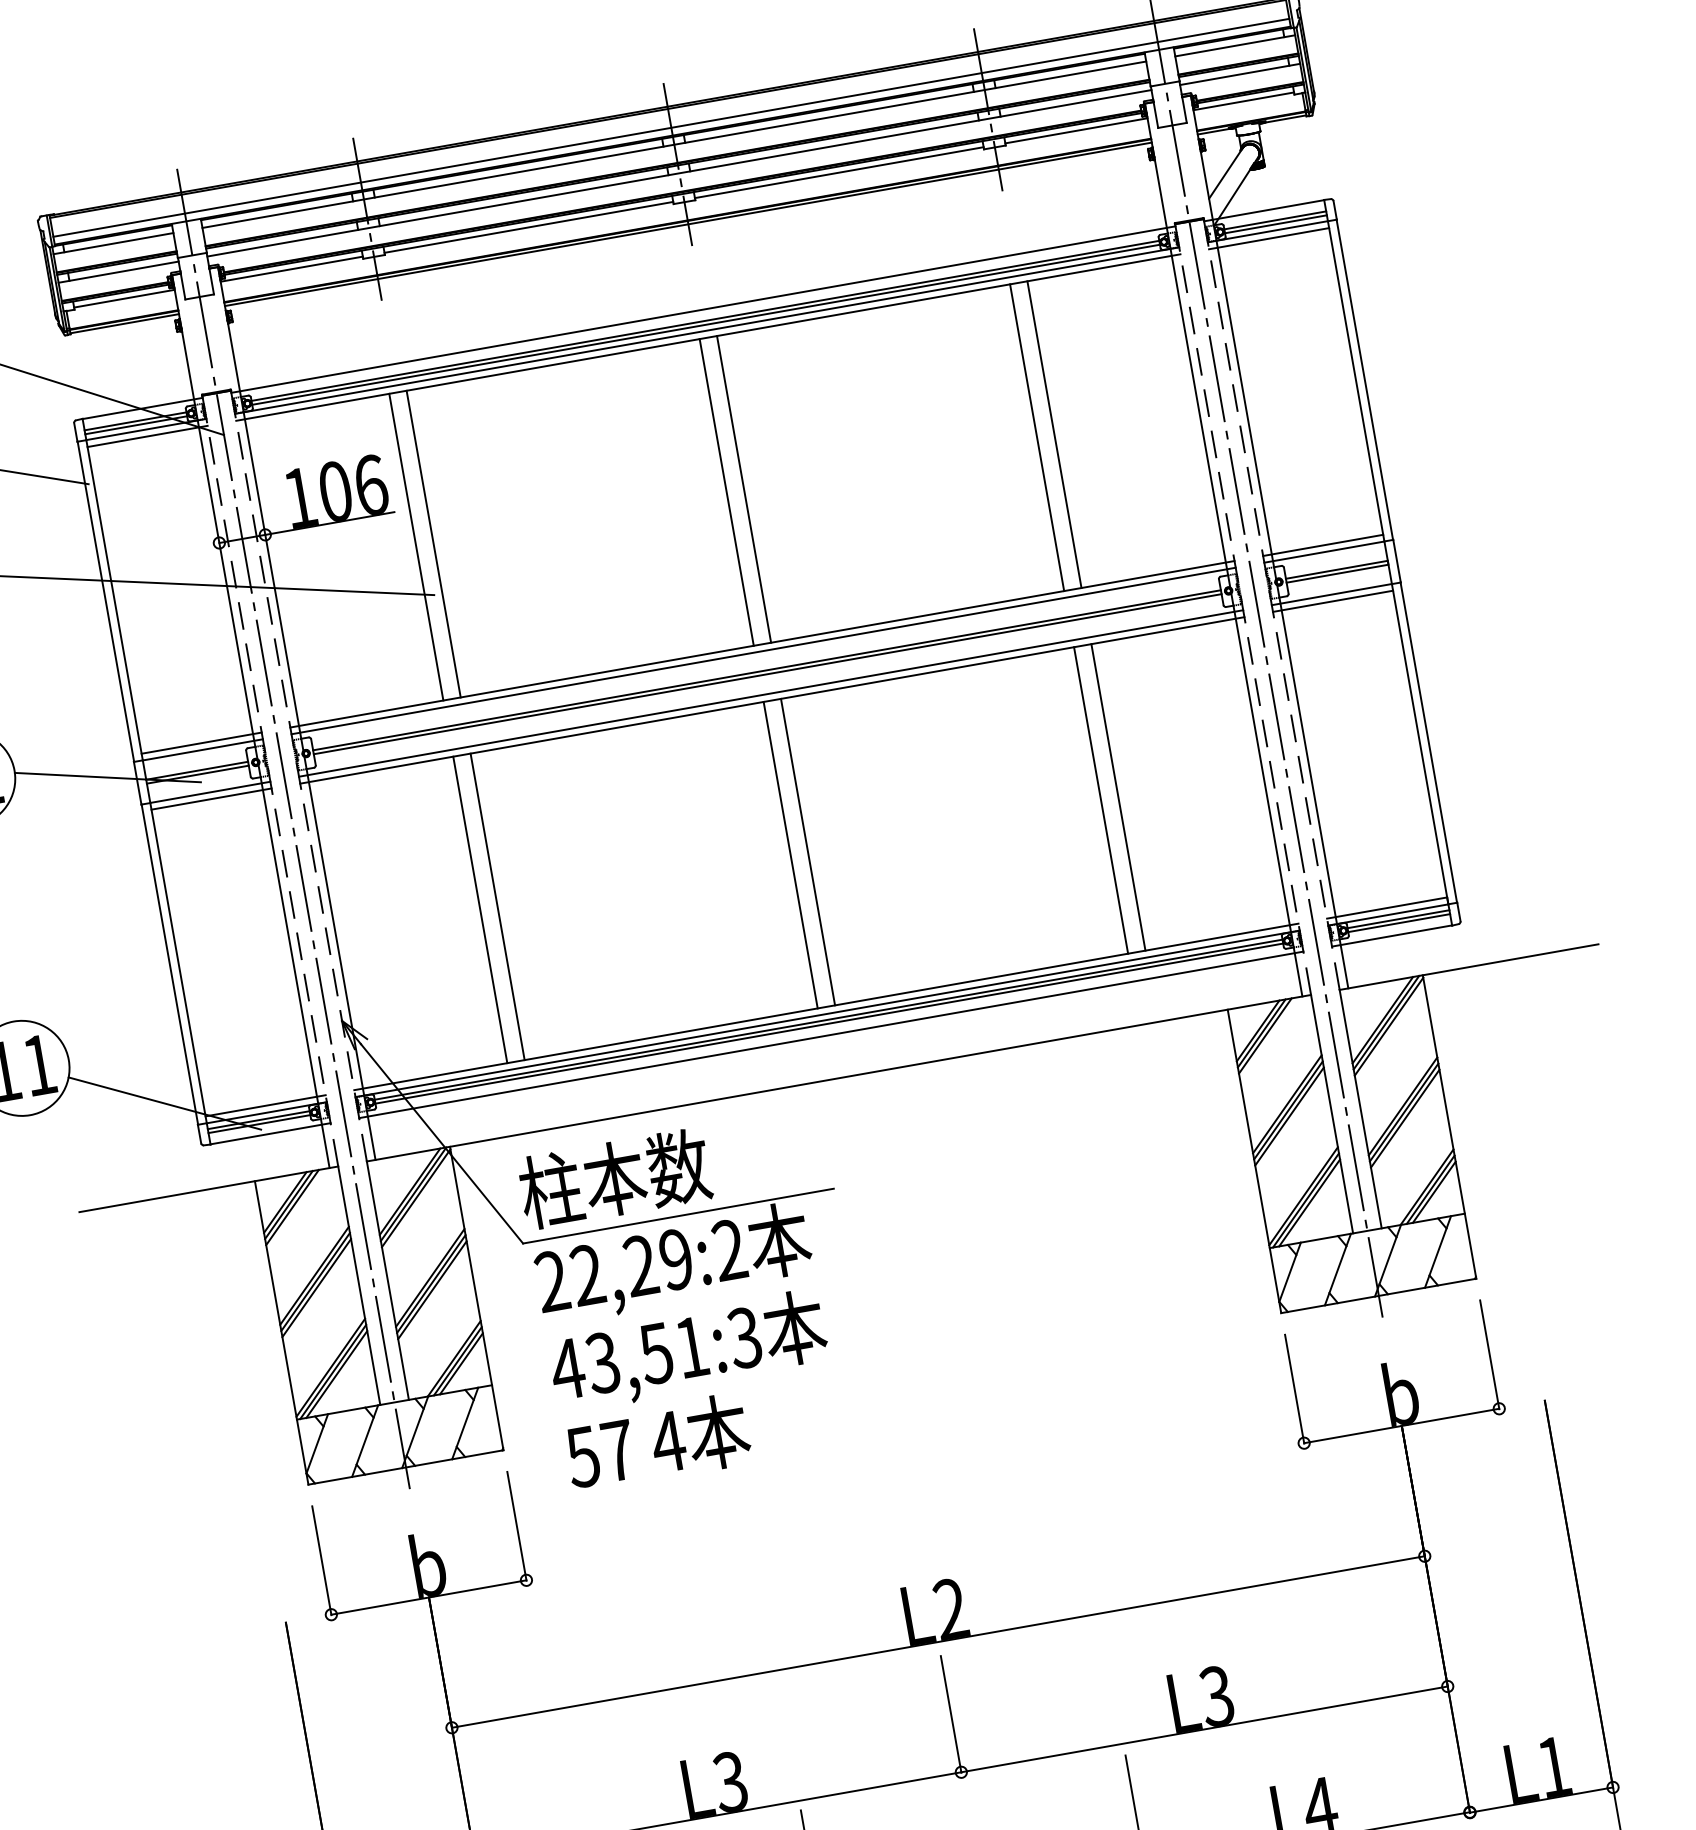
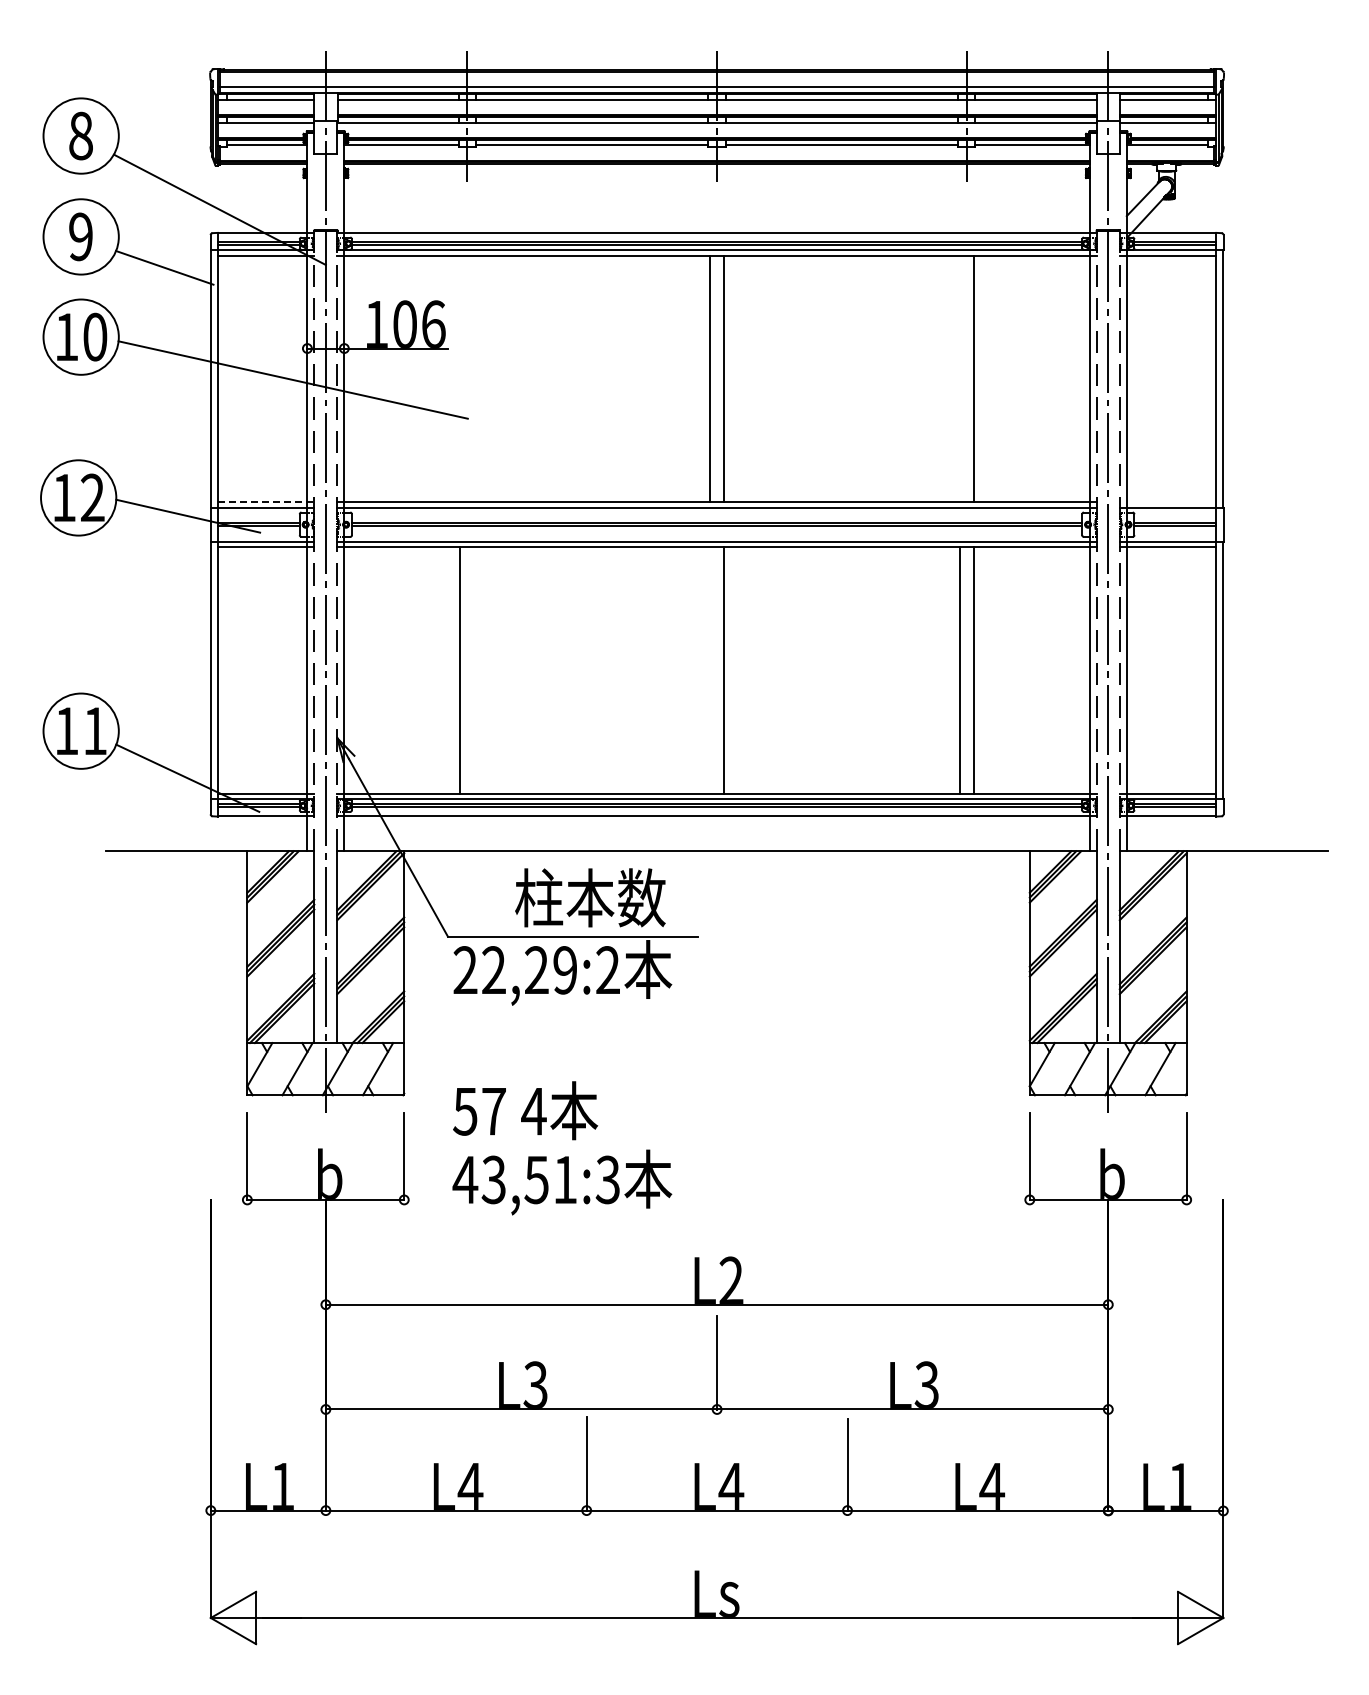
line: (1036, 437) -> (959, 378), removed
line: (433, 543) -> (474, 378), removed
line: (1322, 545) -> (1167, 502), removed
line: (416, 546) -> (460, 378), removed
line: (202, 743) -> (266, 502), solid -> dashed
line: (791, 854) -> (710, 670), removed
line: (497, 906) -> (474, 670), removed
text: (614, 1178) -> (590, 897), moved
text: (688, 1351) -> (562, 1182), moved

